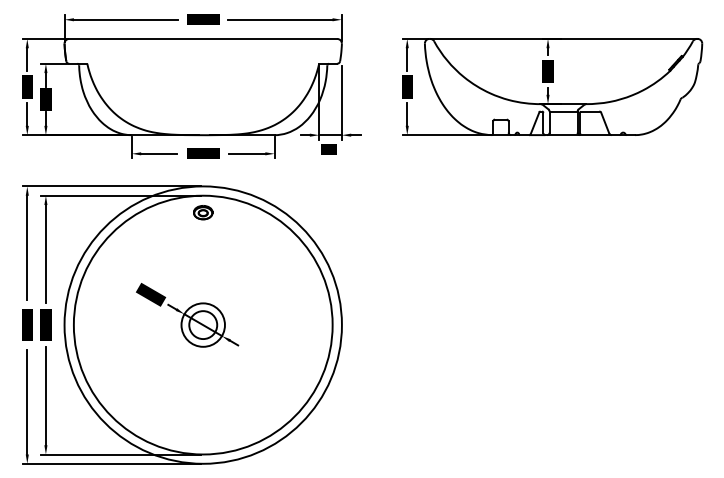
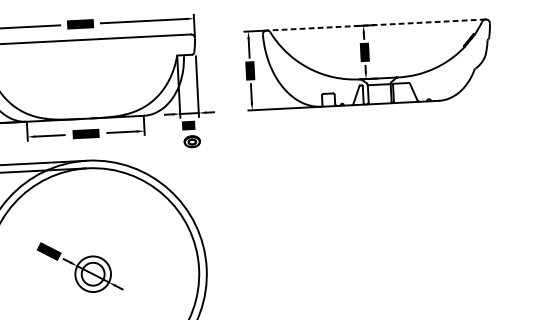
line: (563, 38) -> (376, 24), solid -> dashed
part: (203, 212) -> (192, 141), moved

